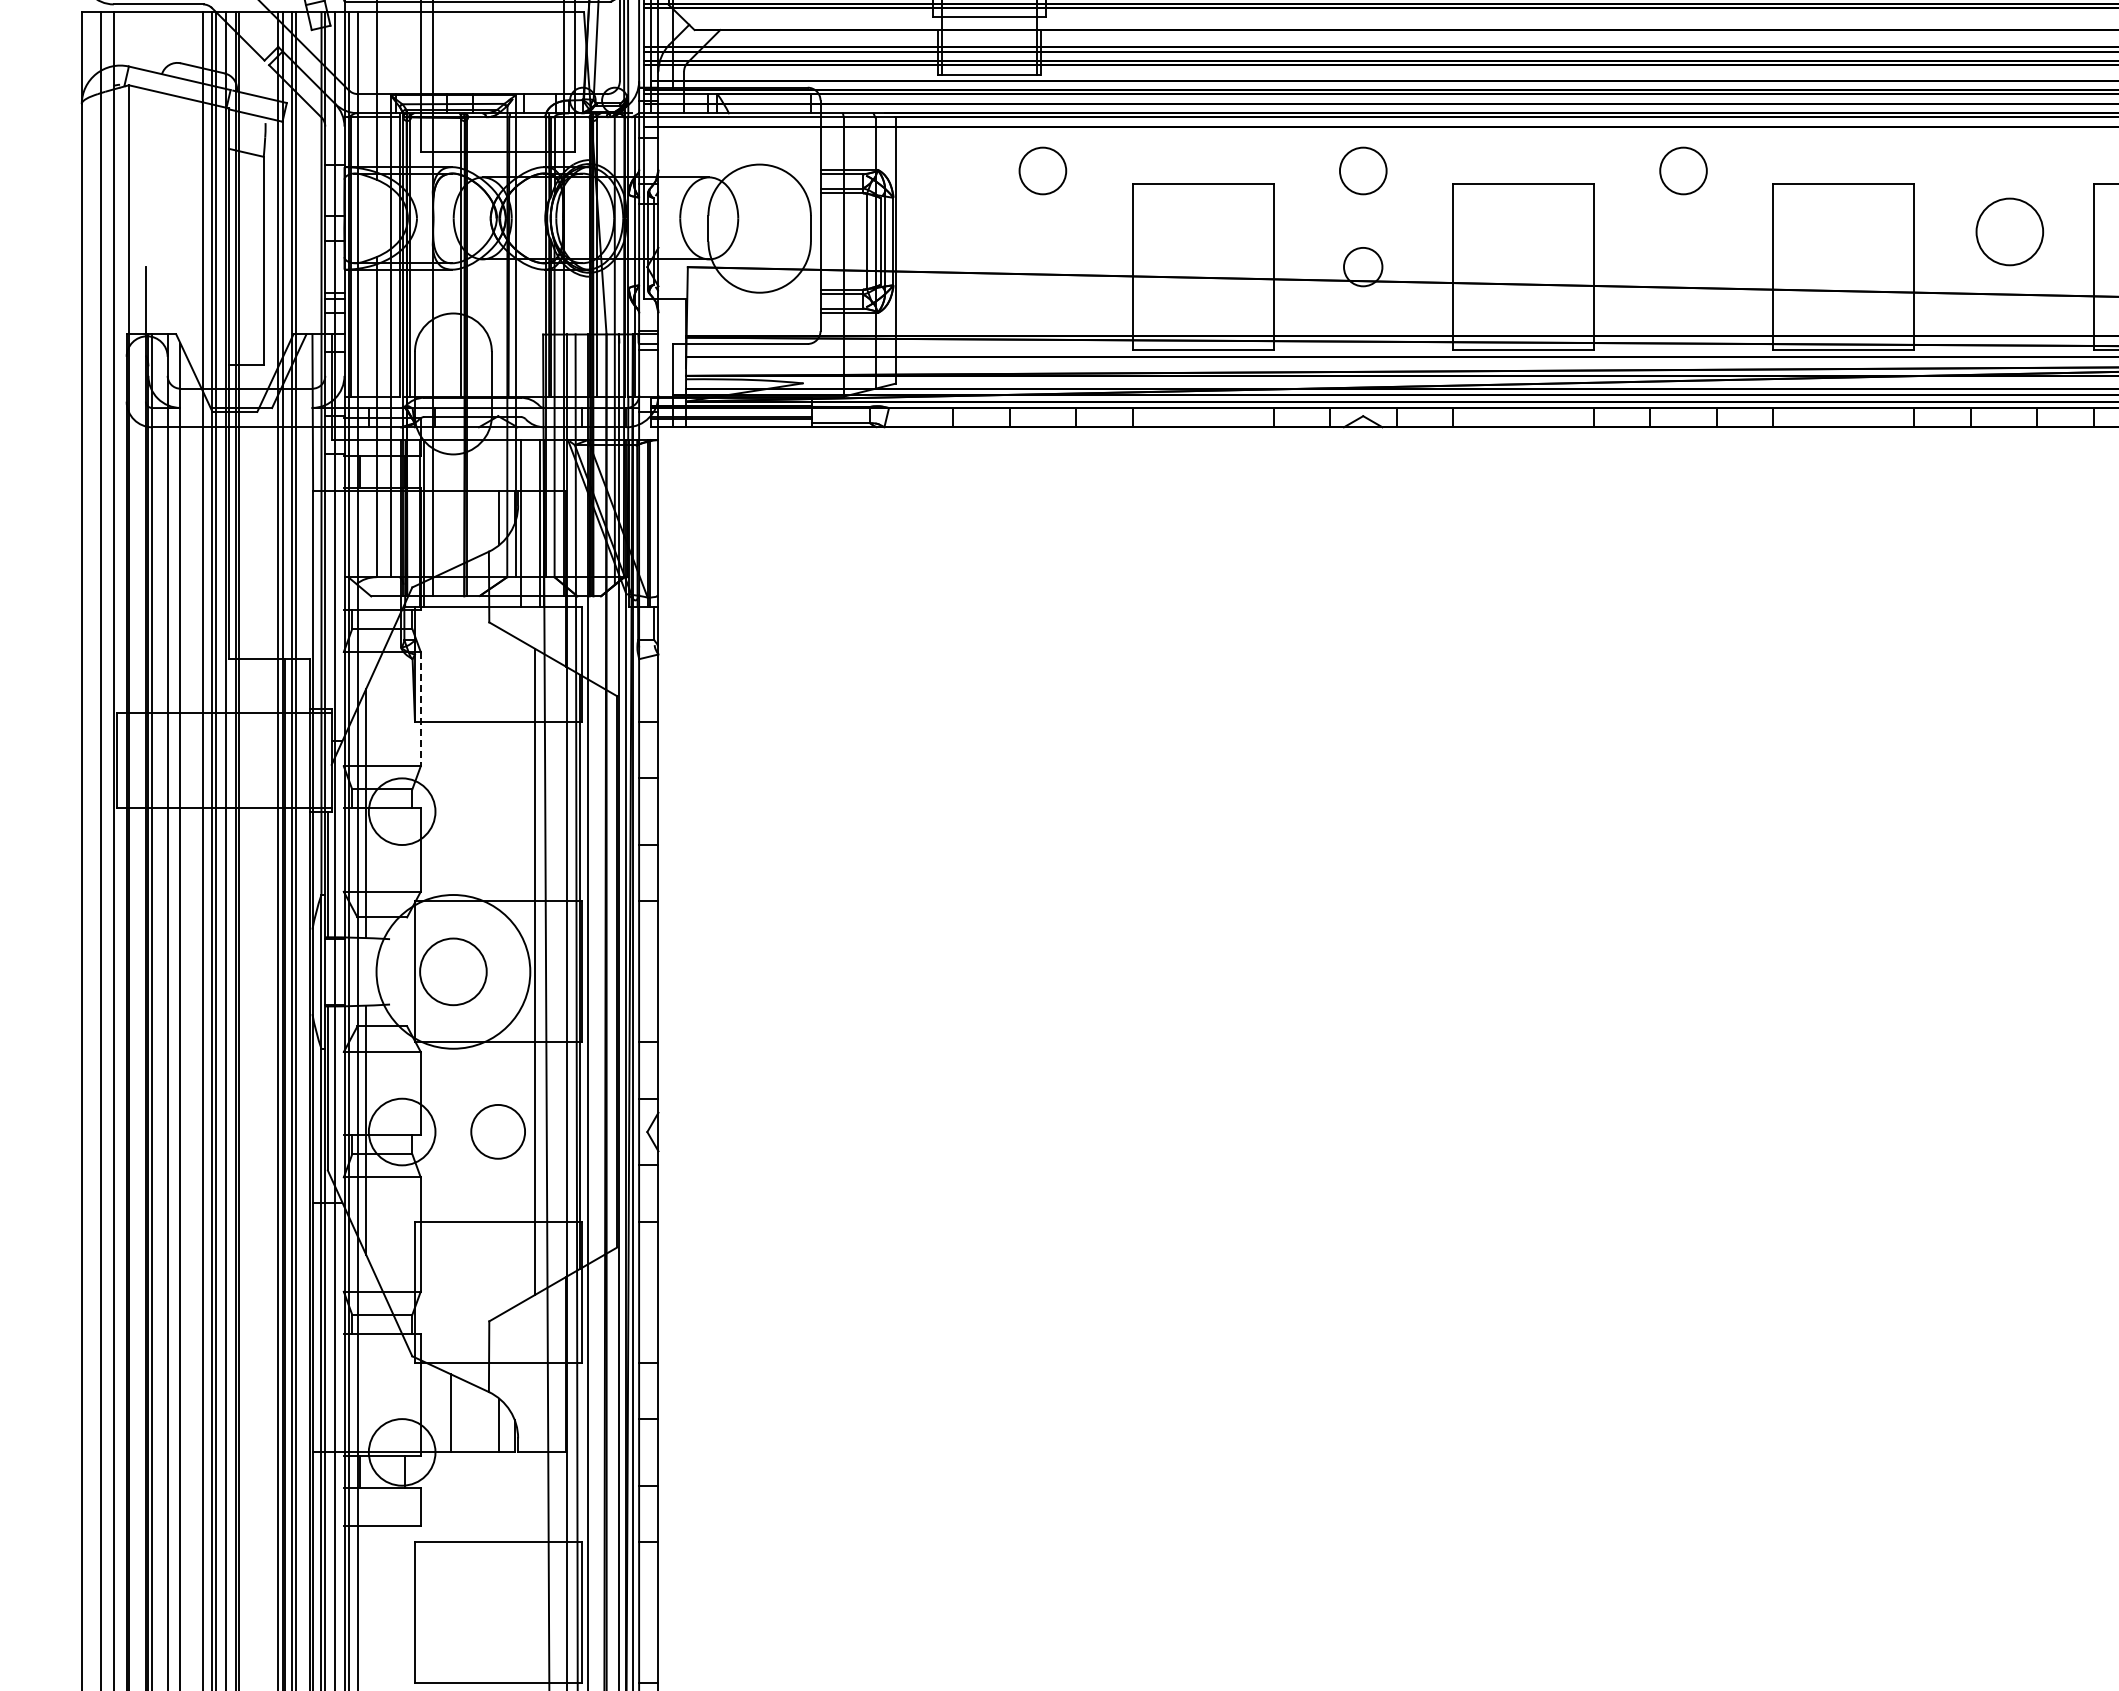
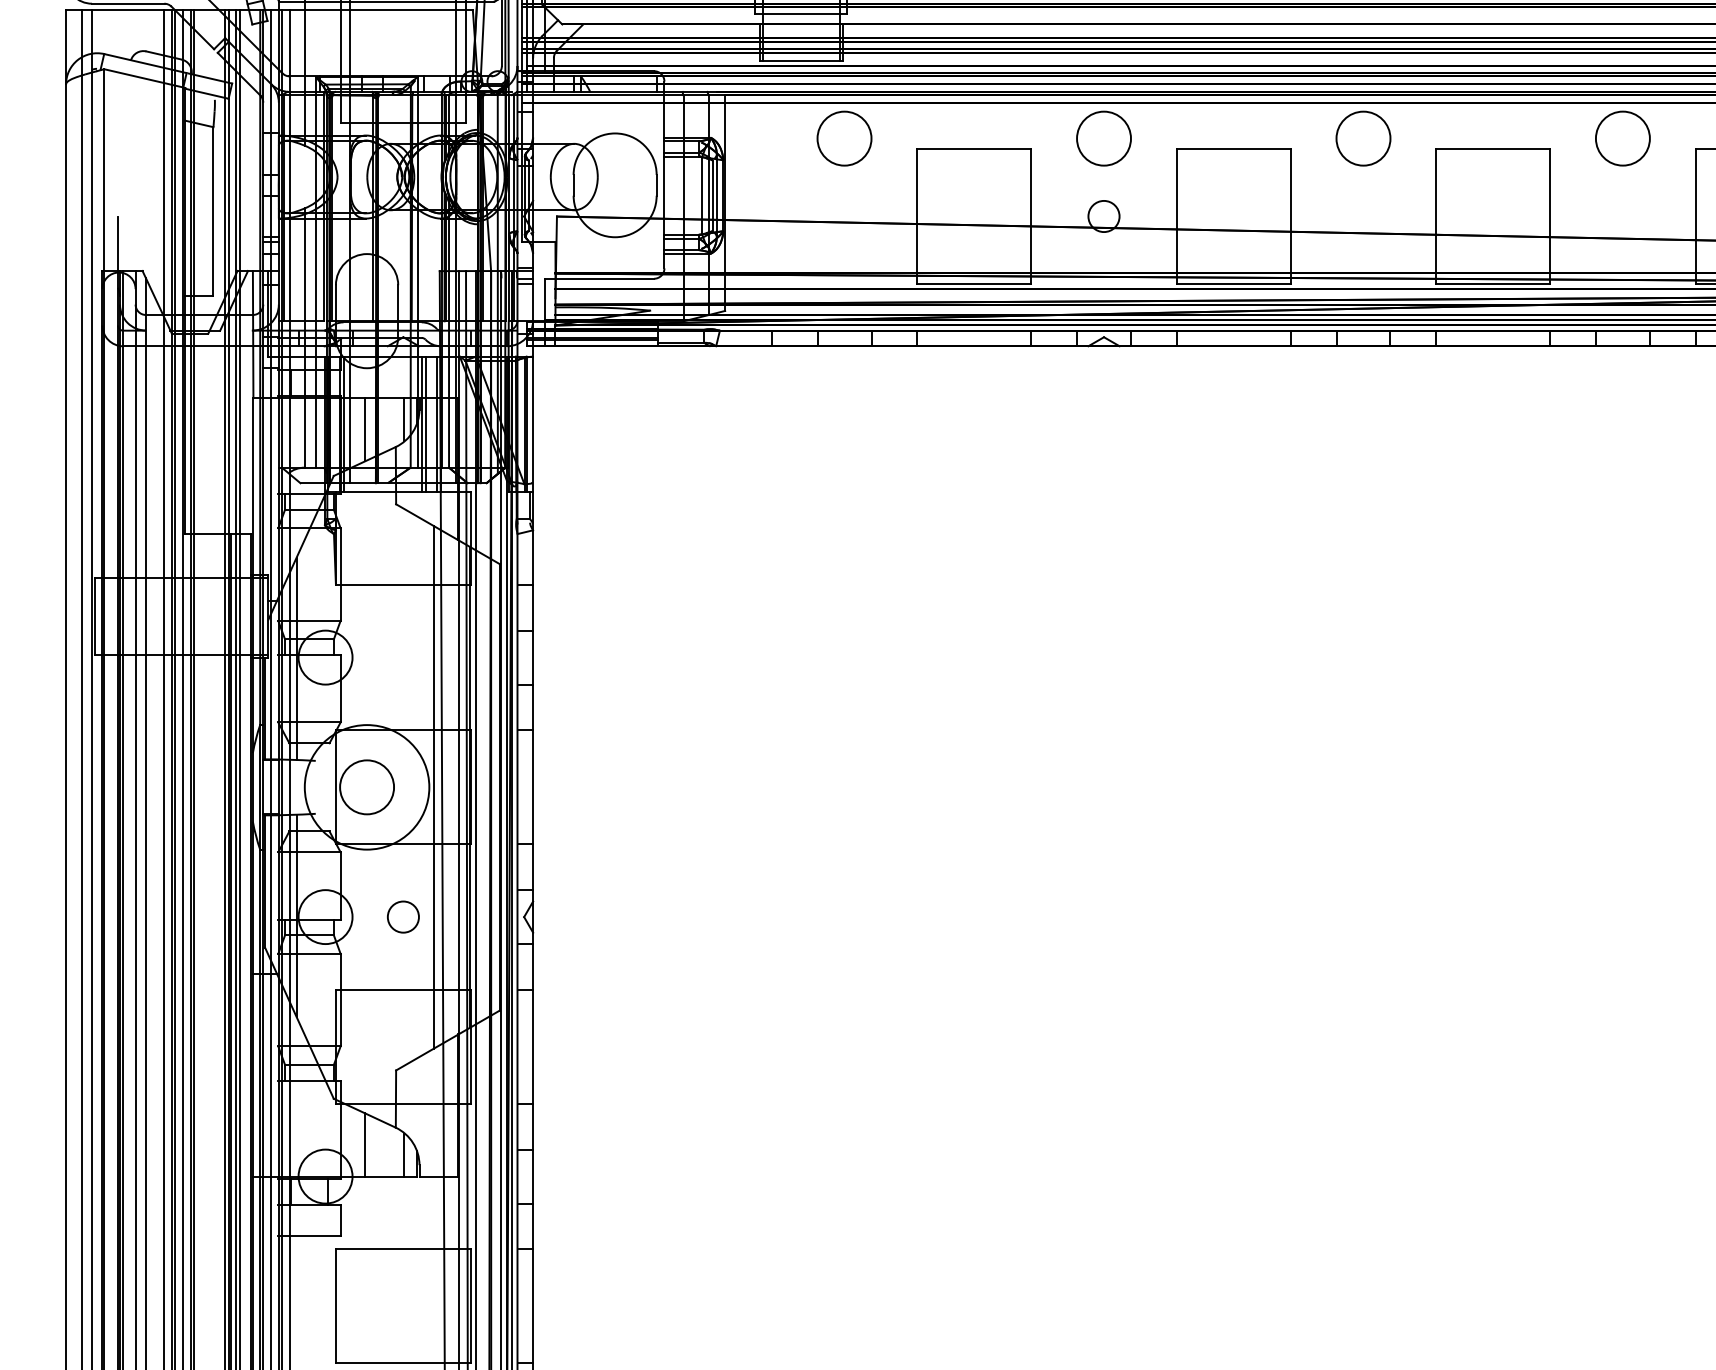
circle: (1042, 170) -> (844, 138), size x1.43
circle: (1363, 170) -> (1104, 138), size x1.43
circle: (1683, 170) -> (1363, 138), size x1.43
circle: (2009, 231) -> (1622, 138), moved
line: (525, 523) -> (425, 424), added
line: (450, 530) -> (364, 429), added
line: (420, 709) -> (340, 574), dashed -> solid
circle: (498, 1132) -> (403, 917), size x0.71

